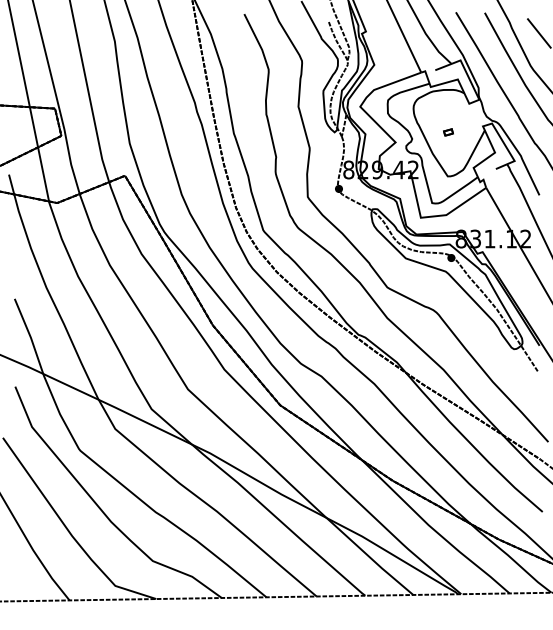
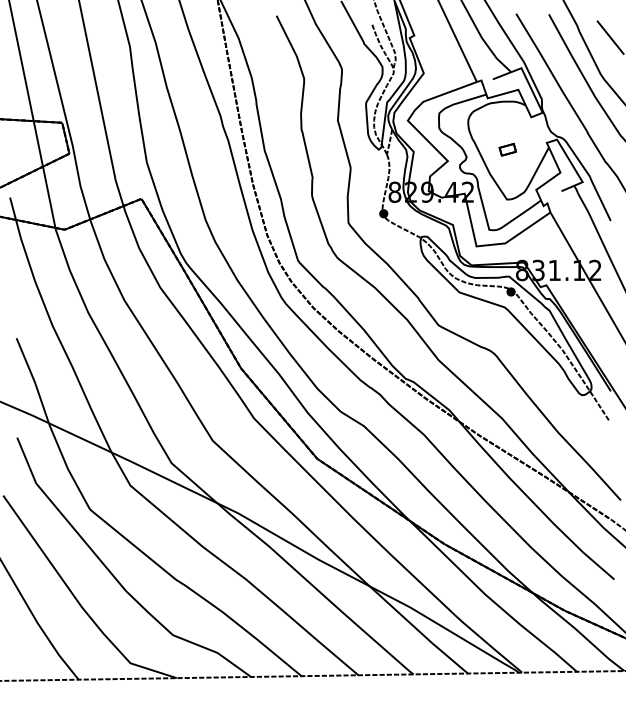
part: (448, 132) -> (507, 149), size x1.6

